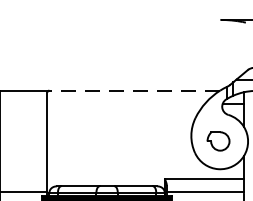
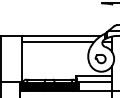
line: (133, 90) -> (61, 35), dashed -> solid
line: (126, 105) -> (58, 42), added

